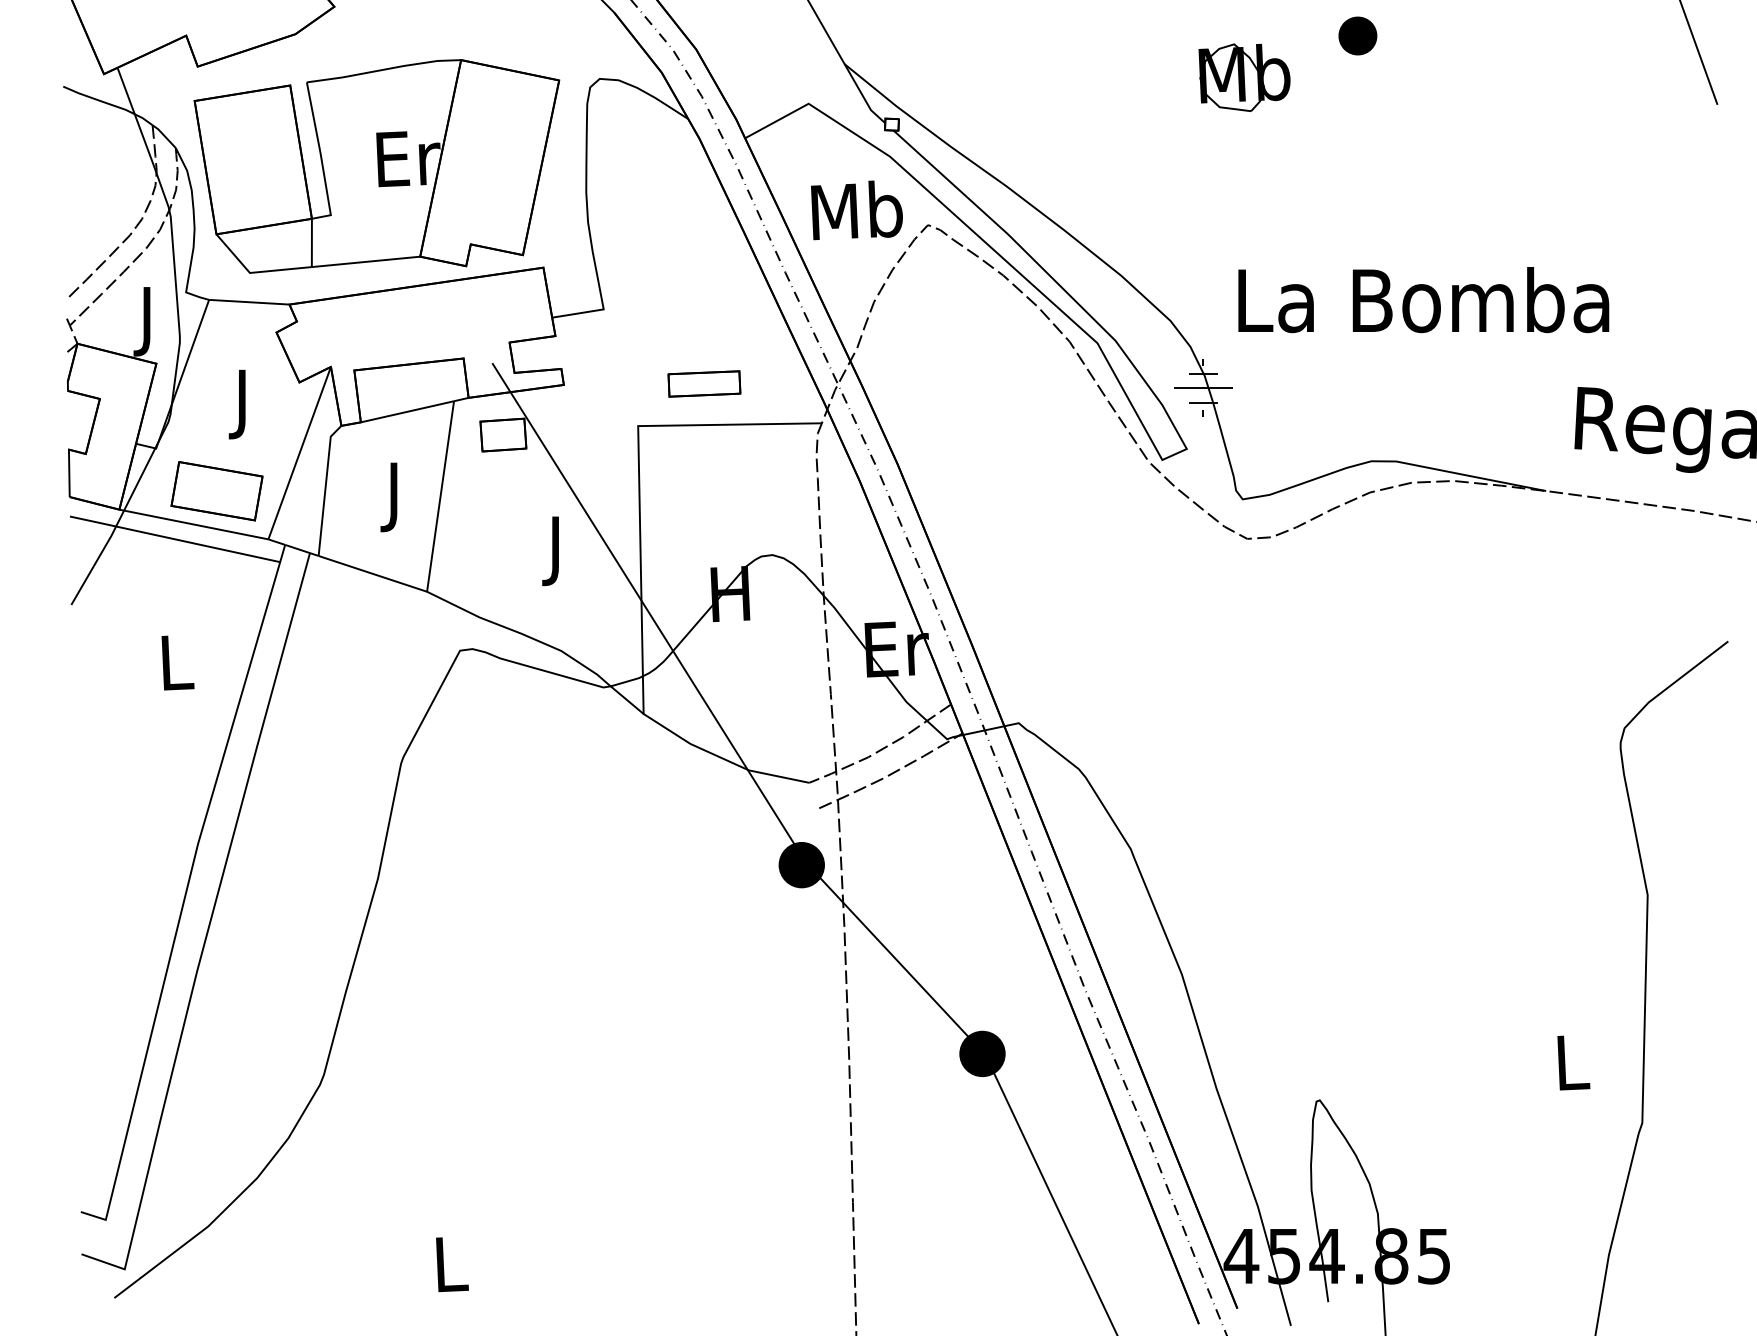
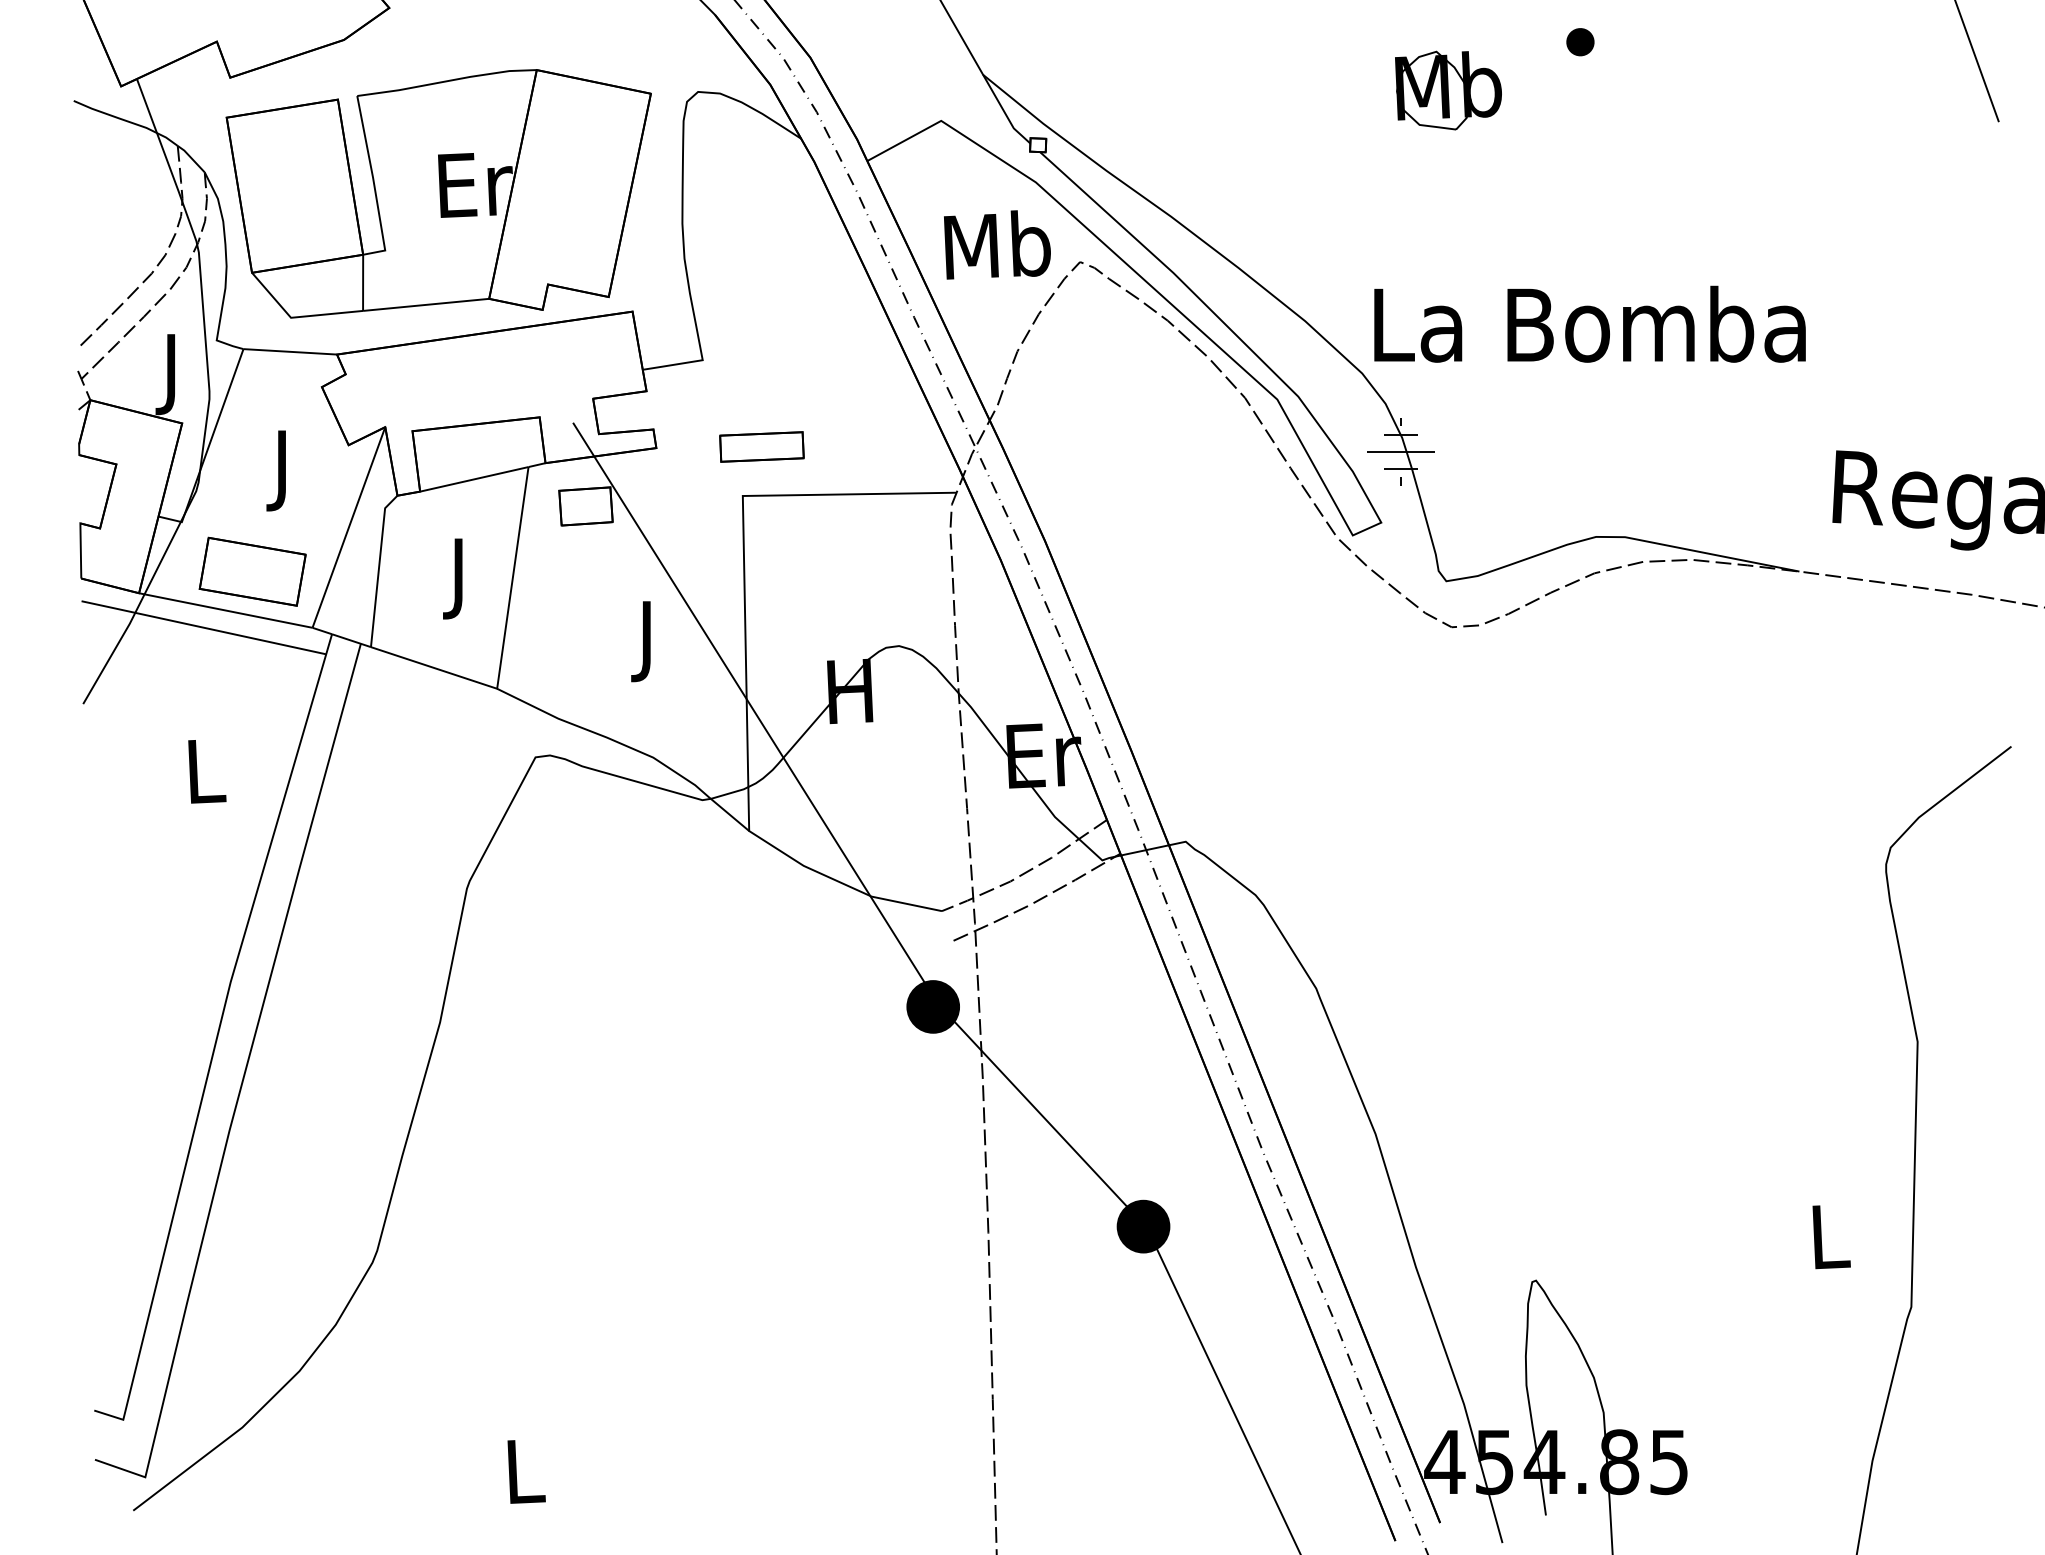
part: (1357, 36) -> (1580, 42), size x0.62
text: (1423, 299) -> (1589, 323), moved
part: (704, 383) -> (761, 446), moved

